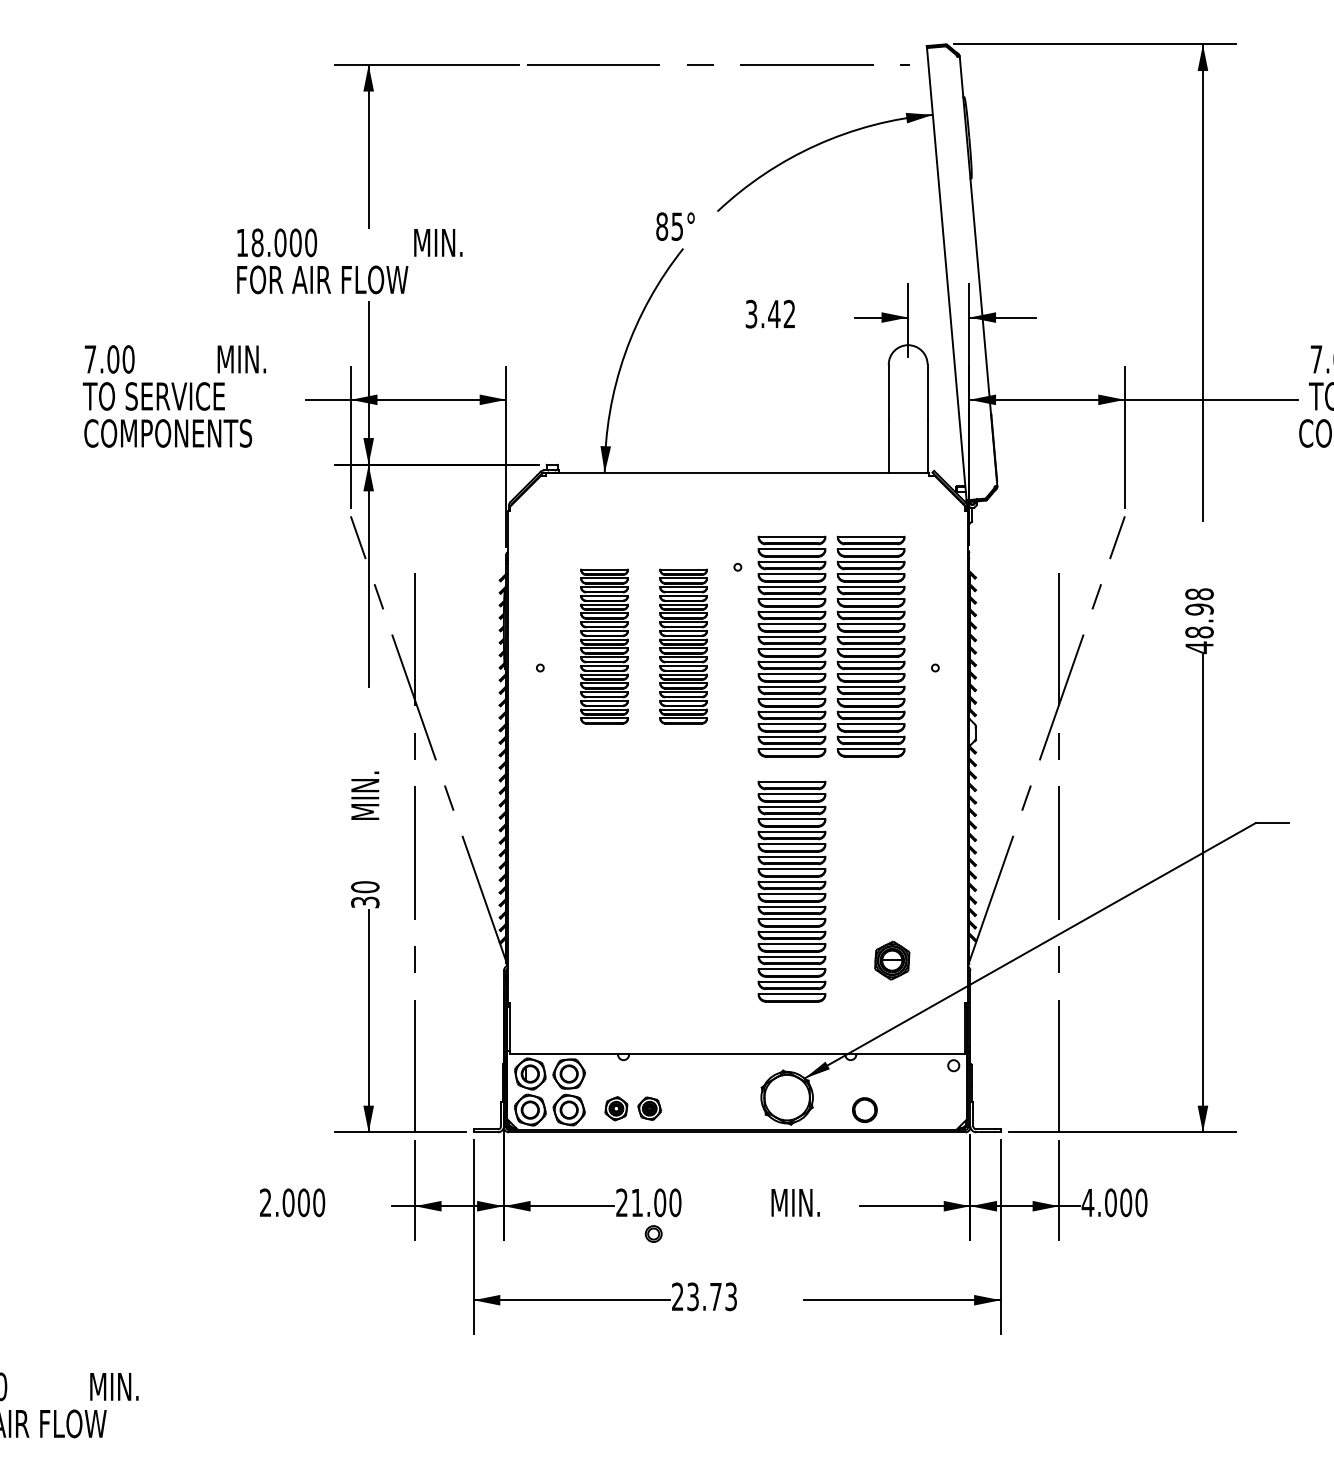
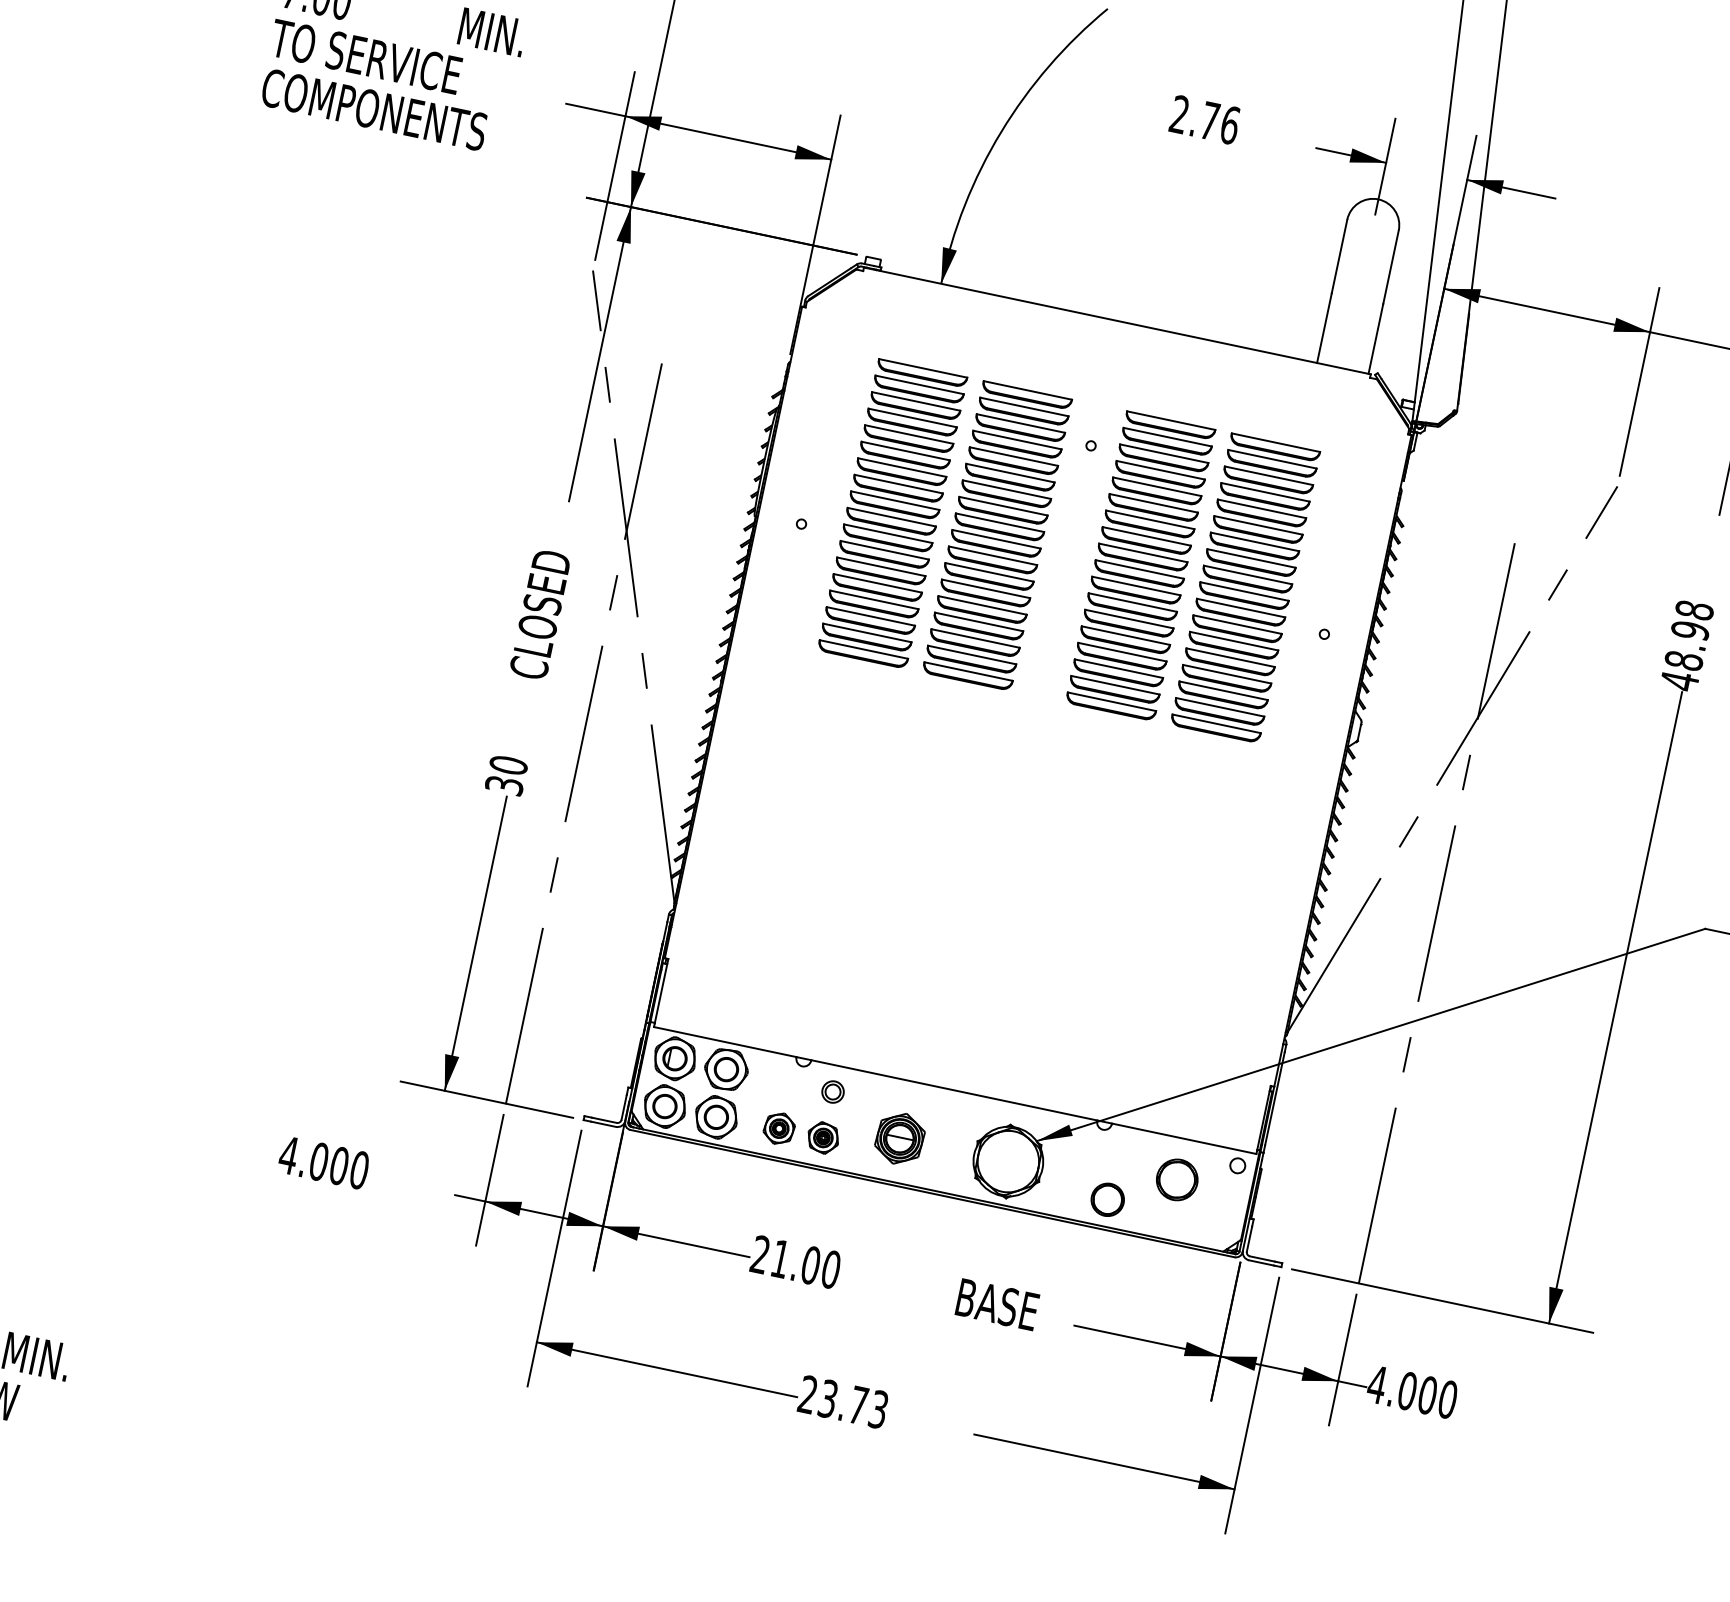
text: (770, 313) -> (1205, 119), 3.42 -> 2.76
part: (604, 646) -> (892, 513), size x1.43
part: (683, 646) -> (996, 535), size x1.43
text: (365, 773) -> (540, 614), MIN. -> CLOSED
part: (791, 891) -> (1071, 889), removed
part: (892, 960) -> (900, 1138), moved
part: (912, 1085) -> (1177, 1180), added
text: (265, 1202) -> (288, 1154), 2.000 -> 4.000
text: (801, 1202) -> (998, 1304), MIN. -> BASE
part: (653, 1233) -> (832, 1091), moved

